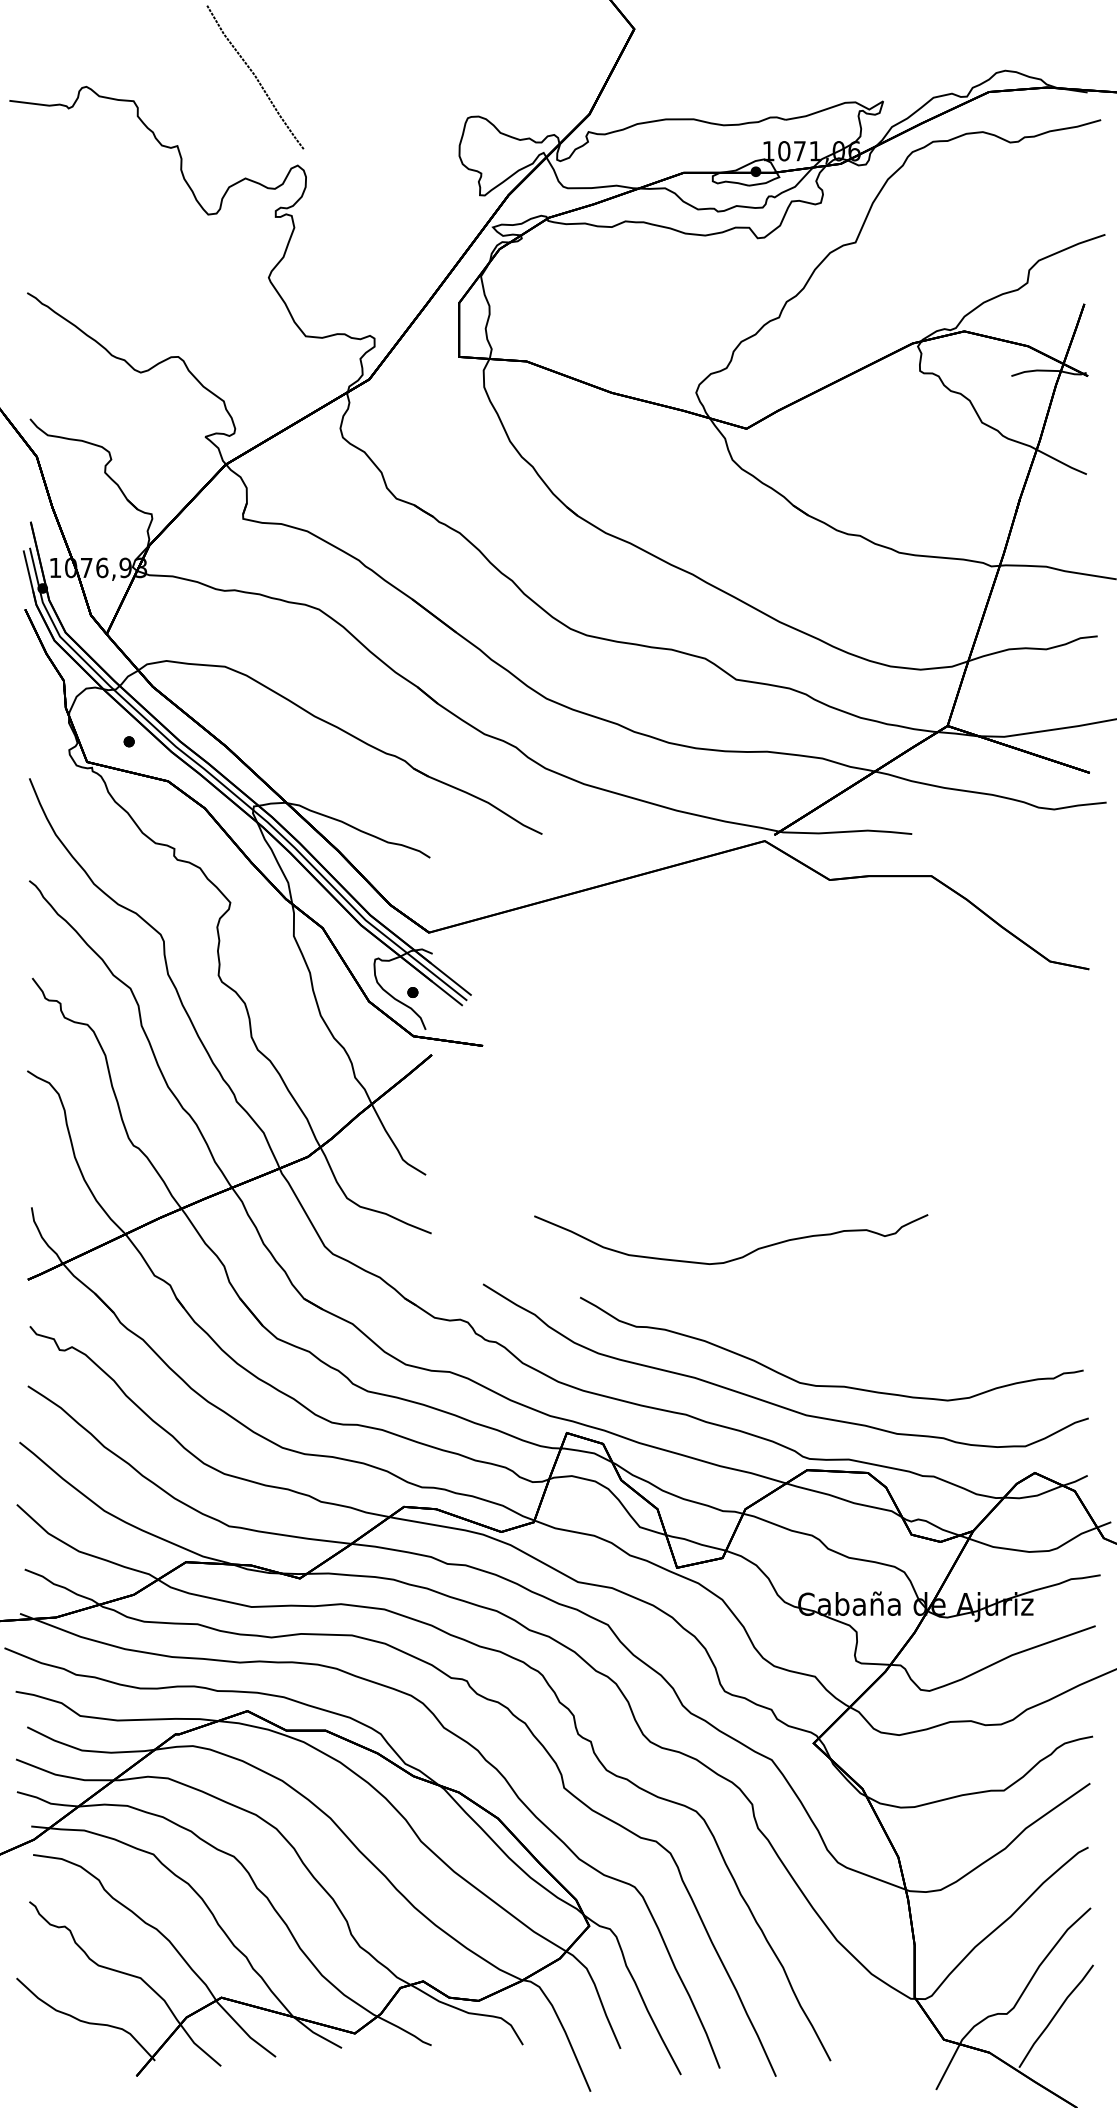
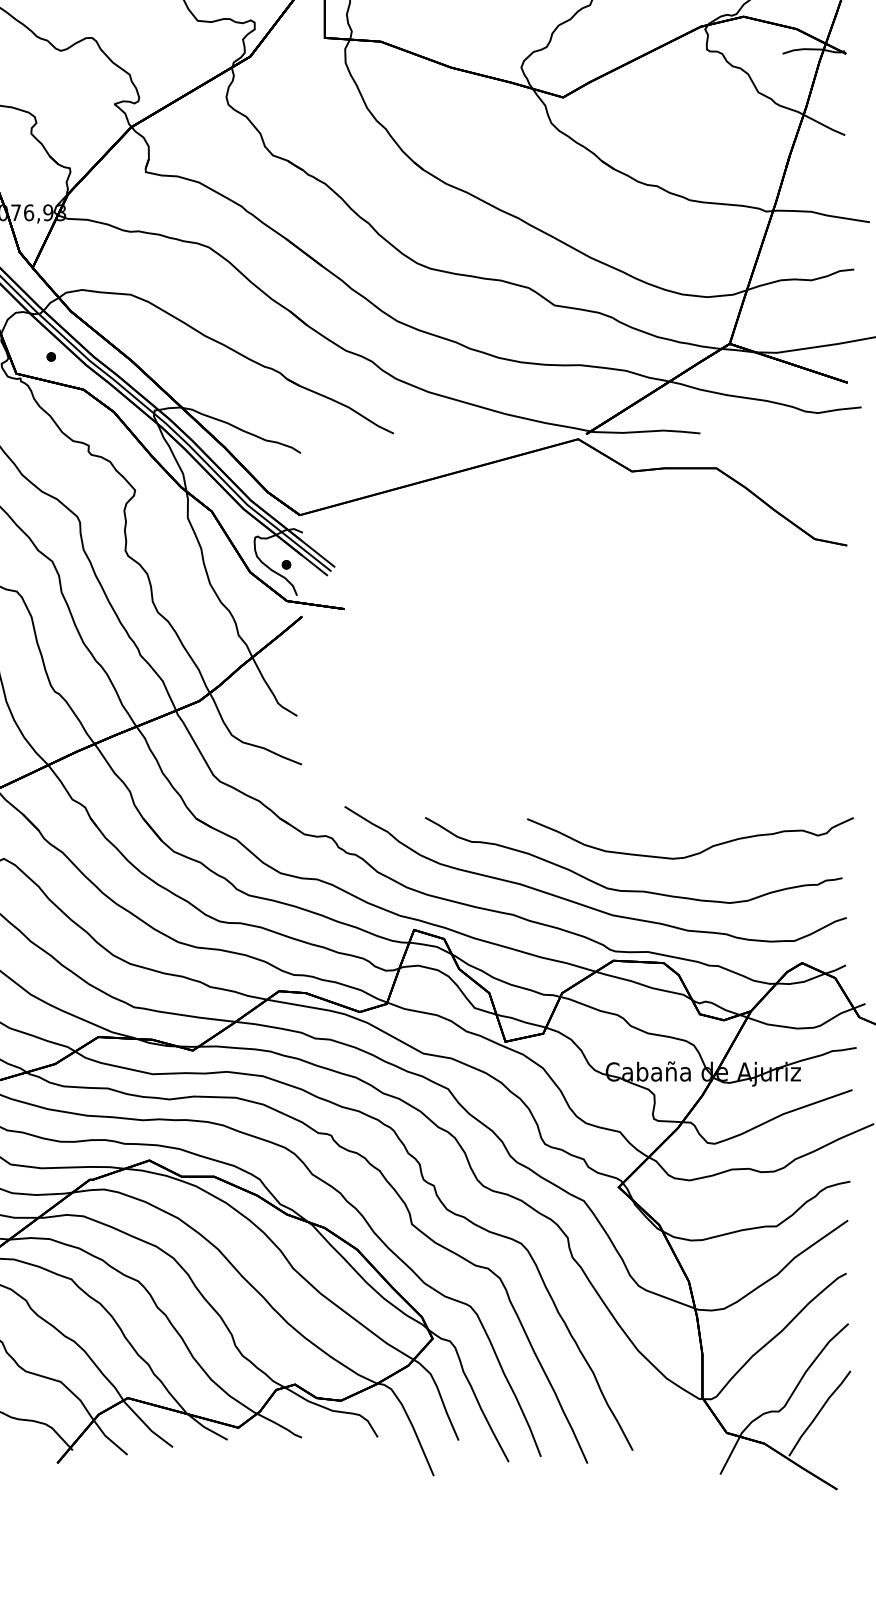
curve: (737, 1257) -> (695, 853), moved

